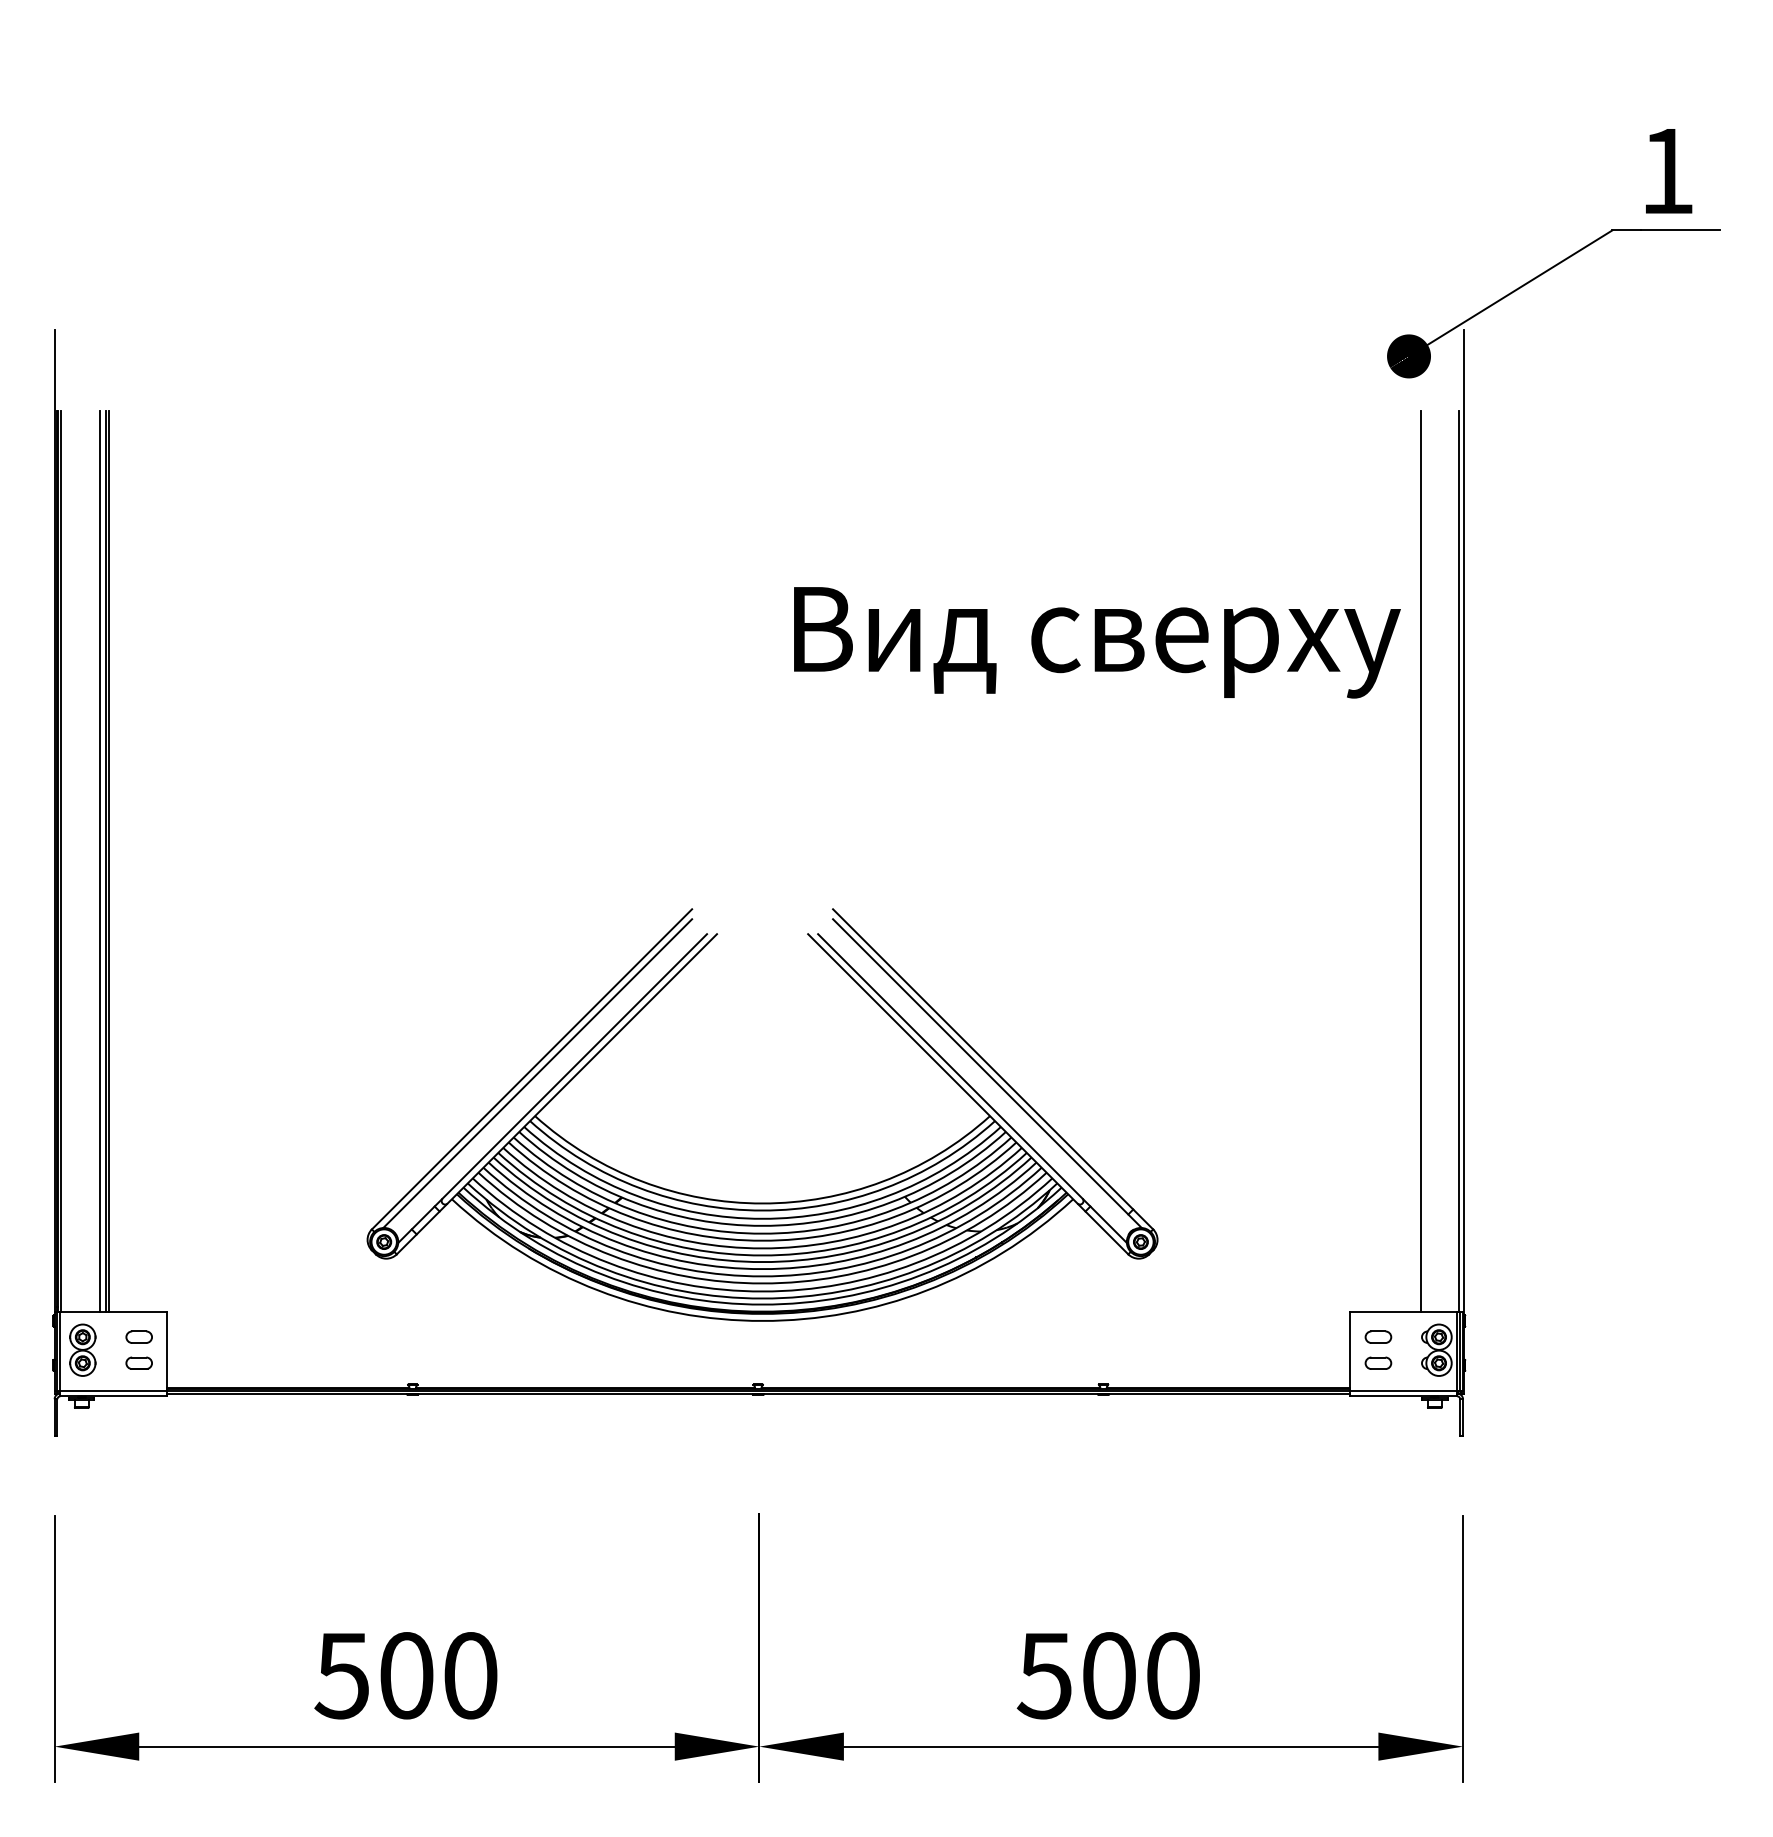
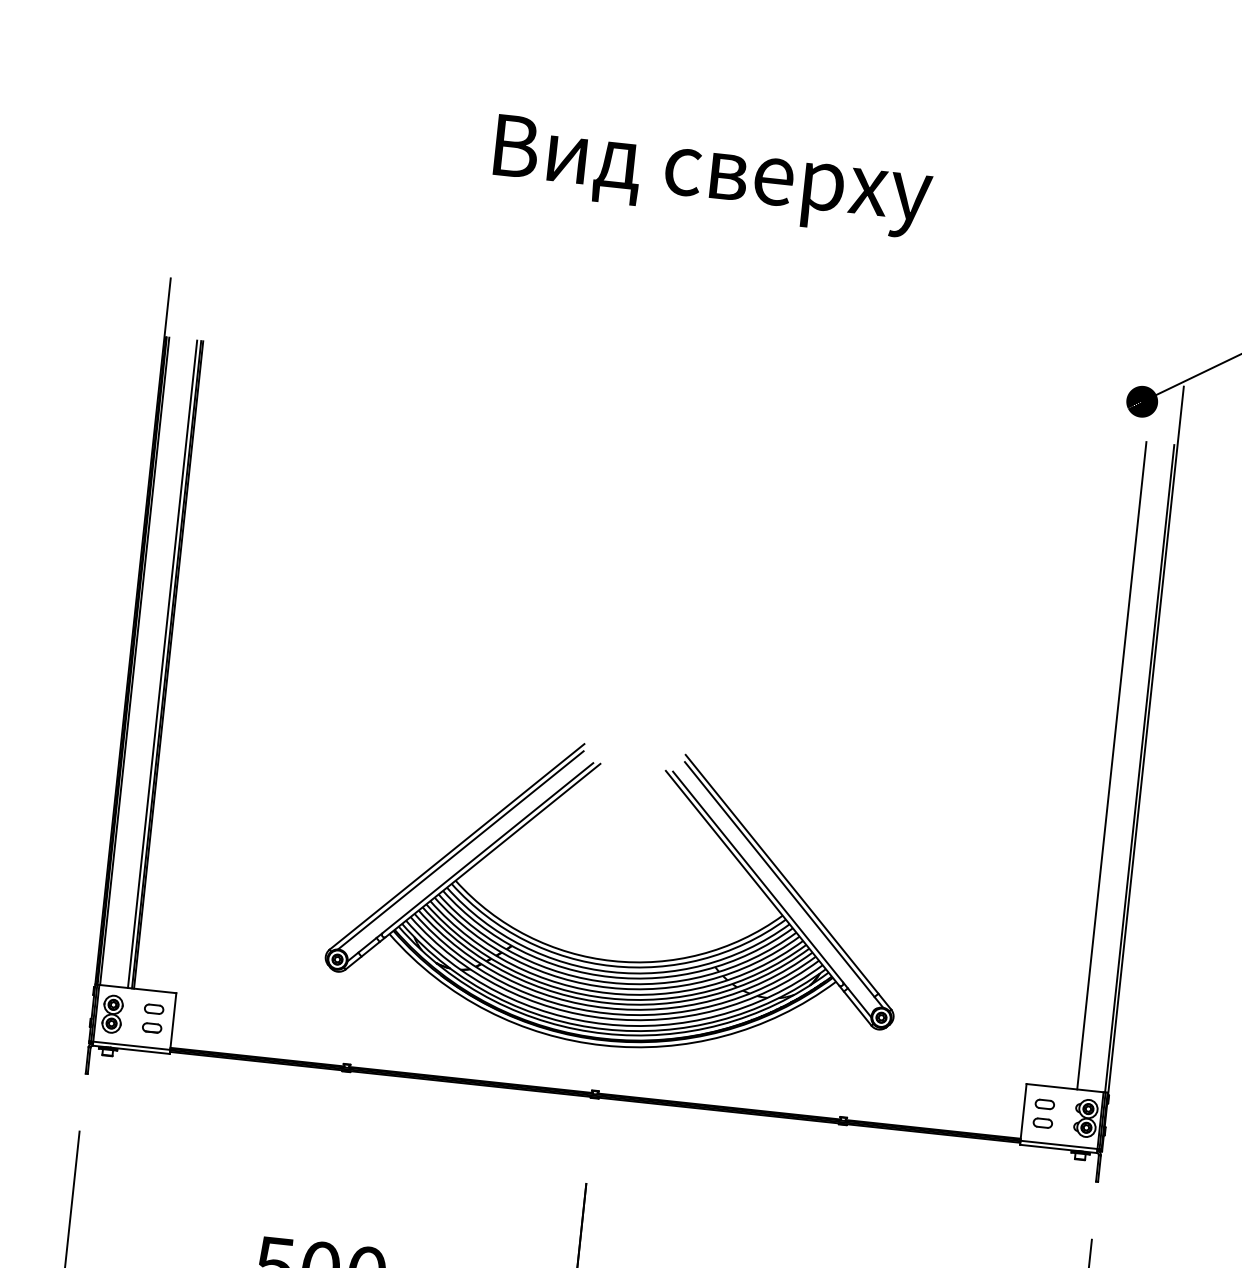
text: (1097, 642) -> (712, 177), moved

